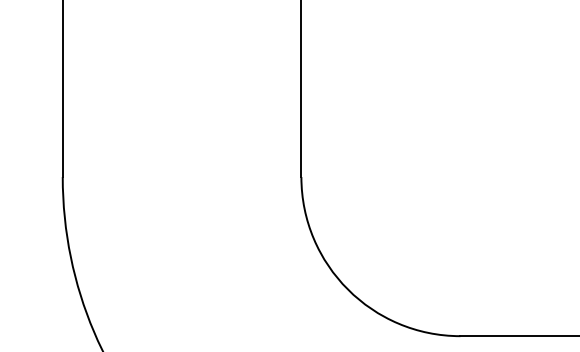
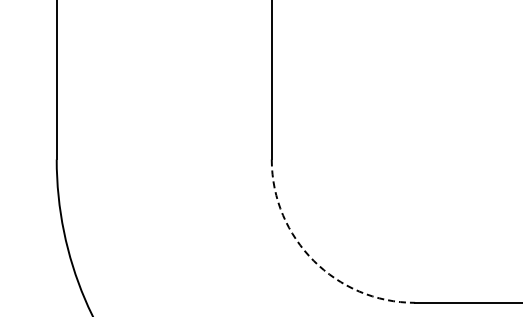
arc: (347, 289) -> (313, 260), solid -> dashed

